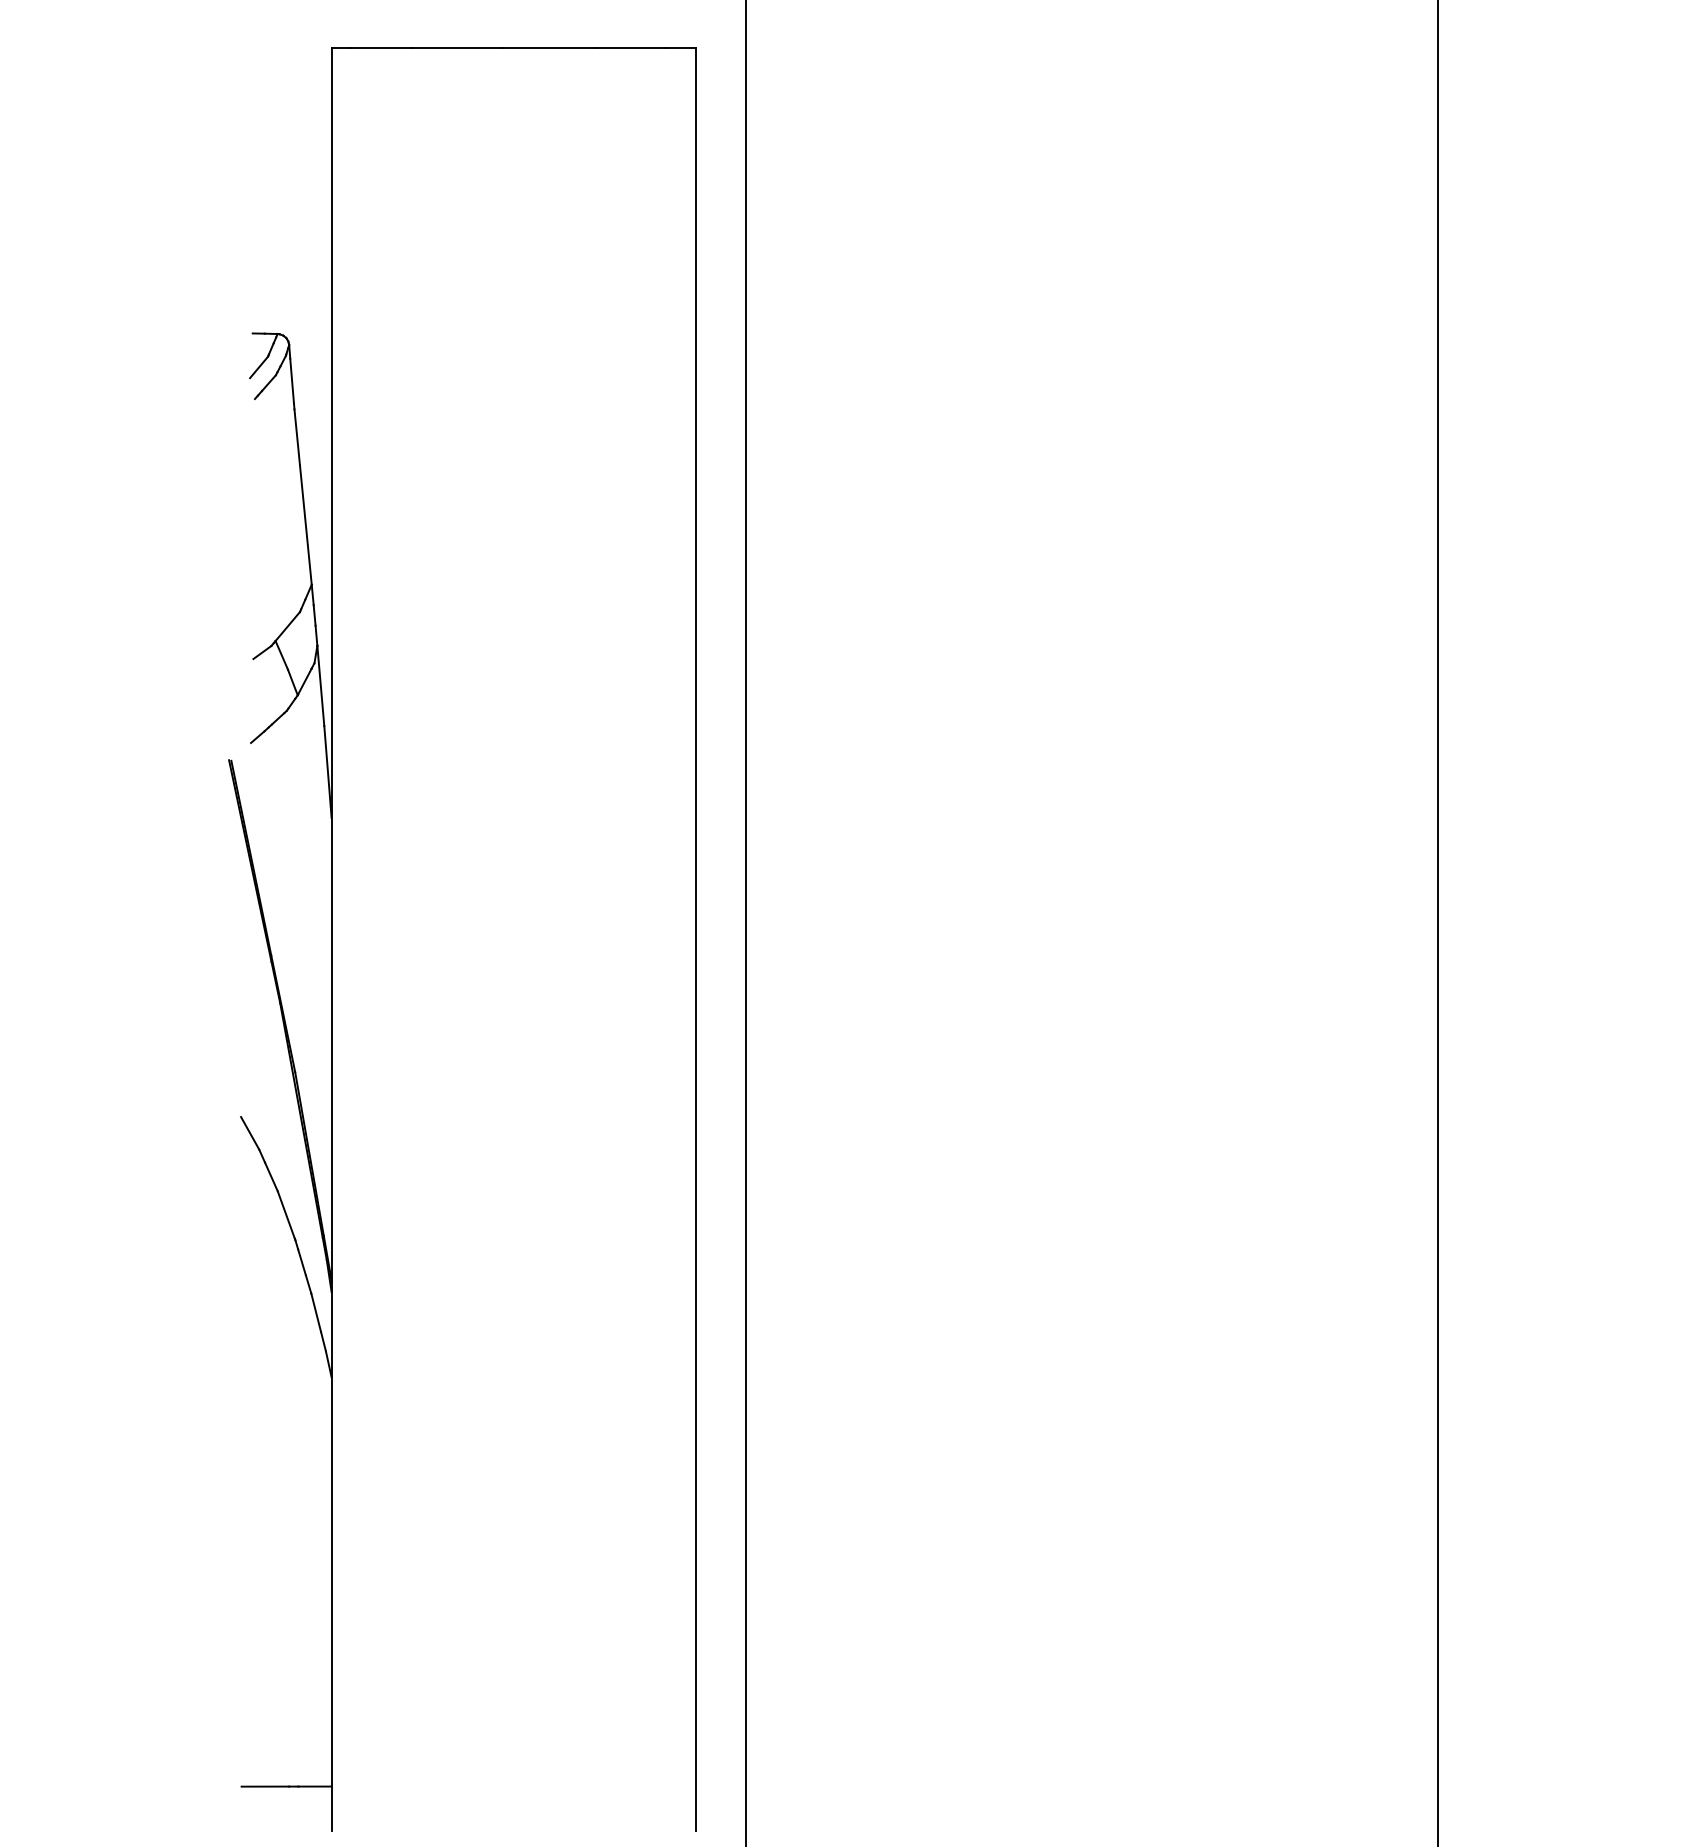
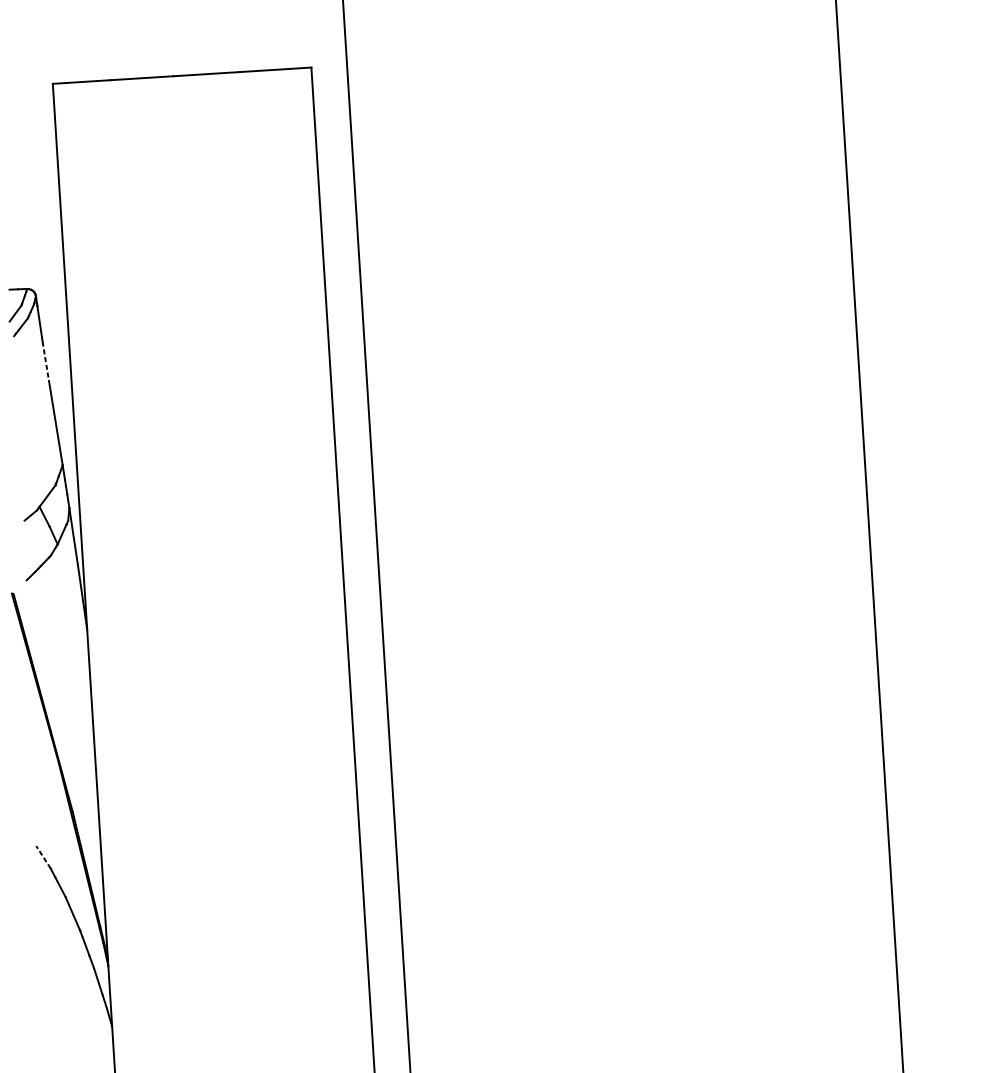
line: (297, 437) -> (46, 361), solid -> dashed
line: (250, 1133) -> (43, 857), solid -> dashed

